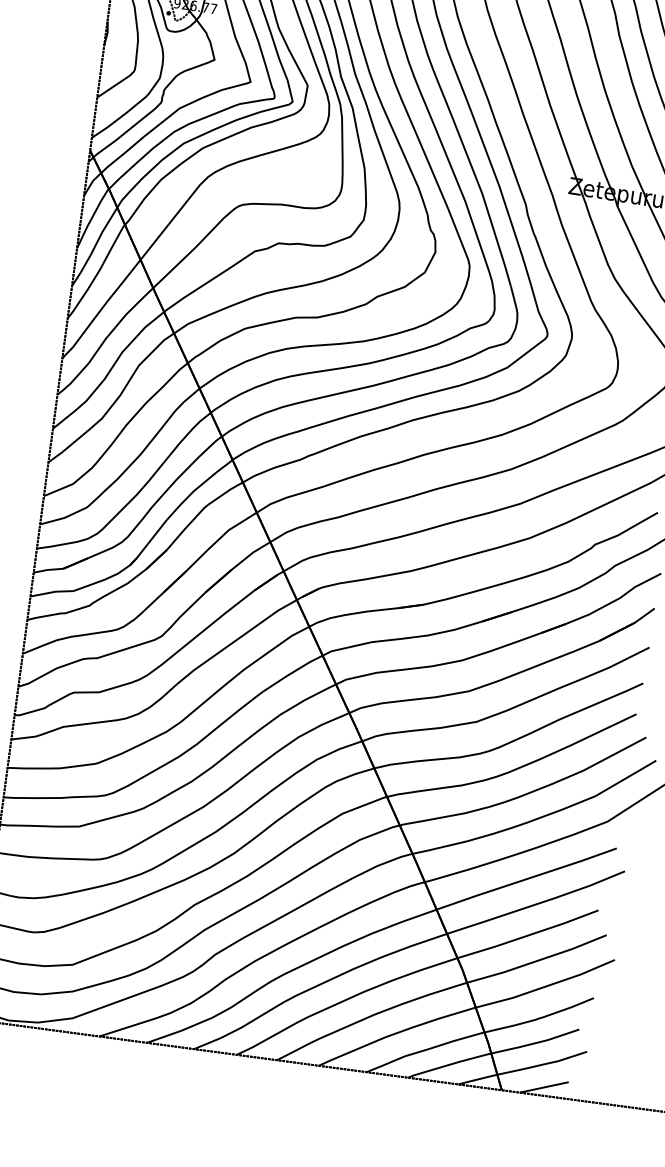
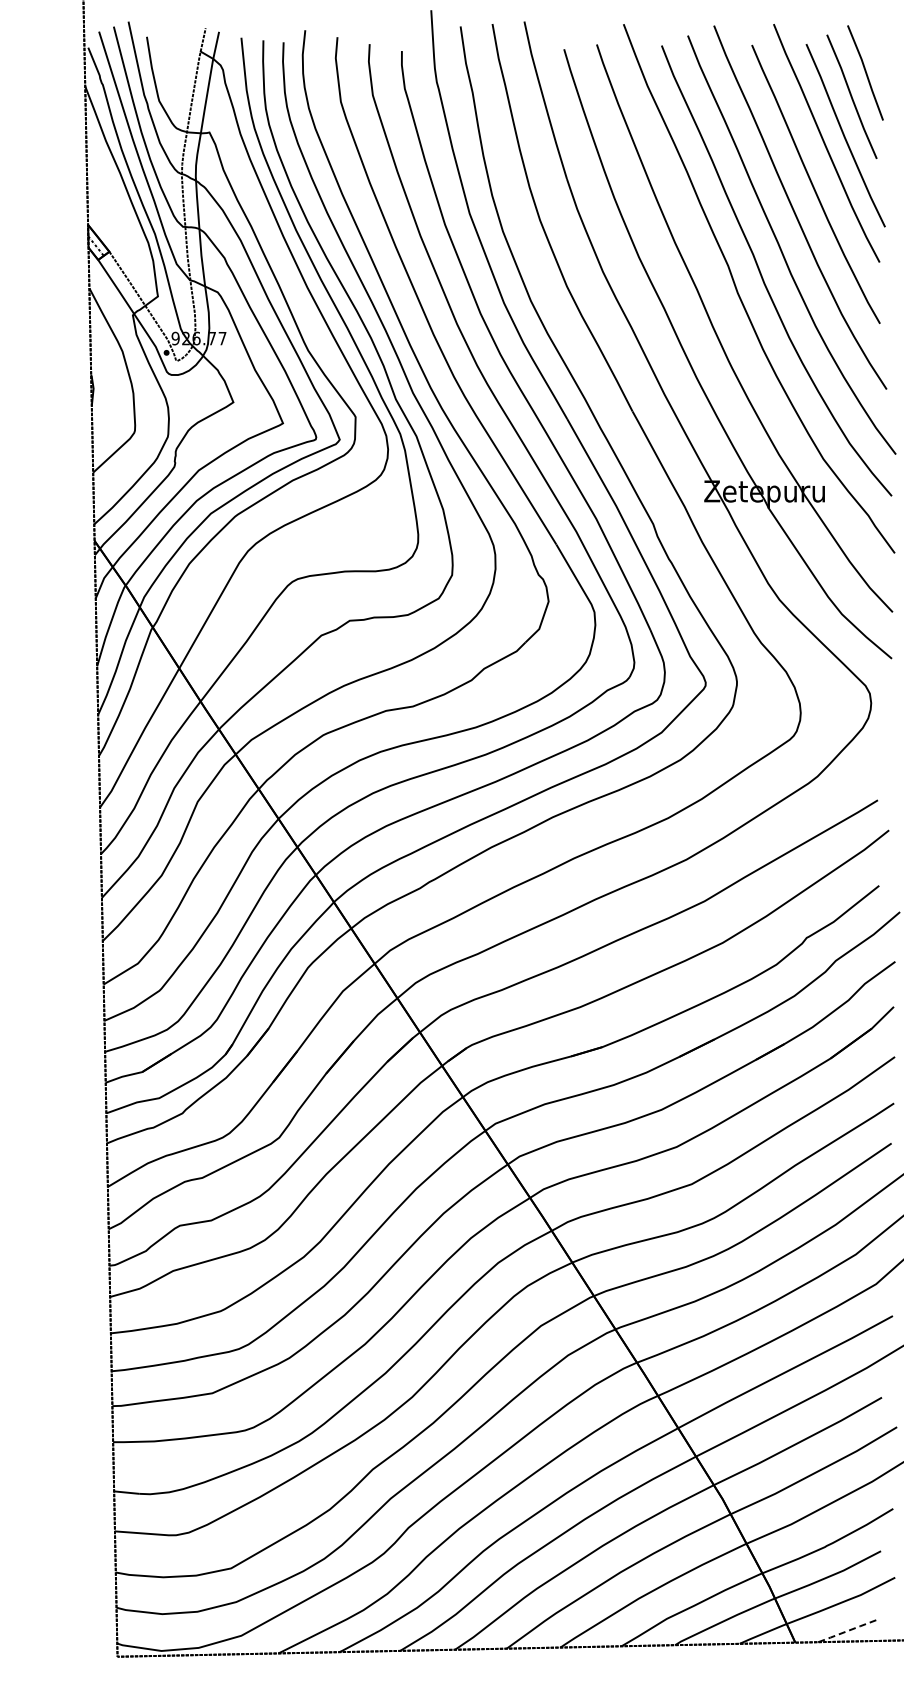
line: (544, 1087) -> (848, 1630), solid -> dashed

